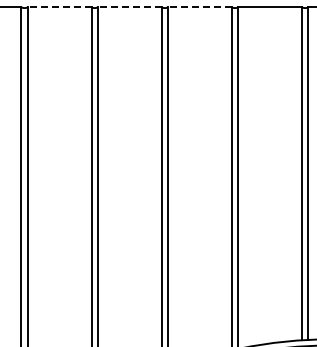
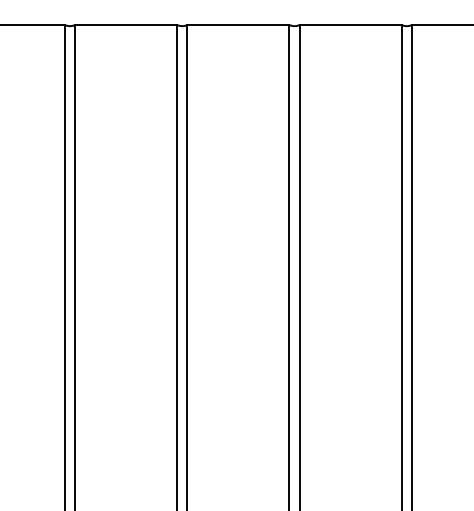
line: (59, 7) -> (125, 25), dashed -> solid
line: (129, 7) -> (237, 25), dashed -> solid
line: (199, 7) -> (349, 25), dashed -> solid

